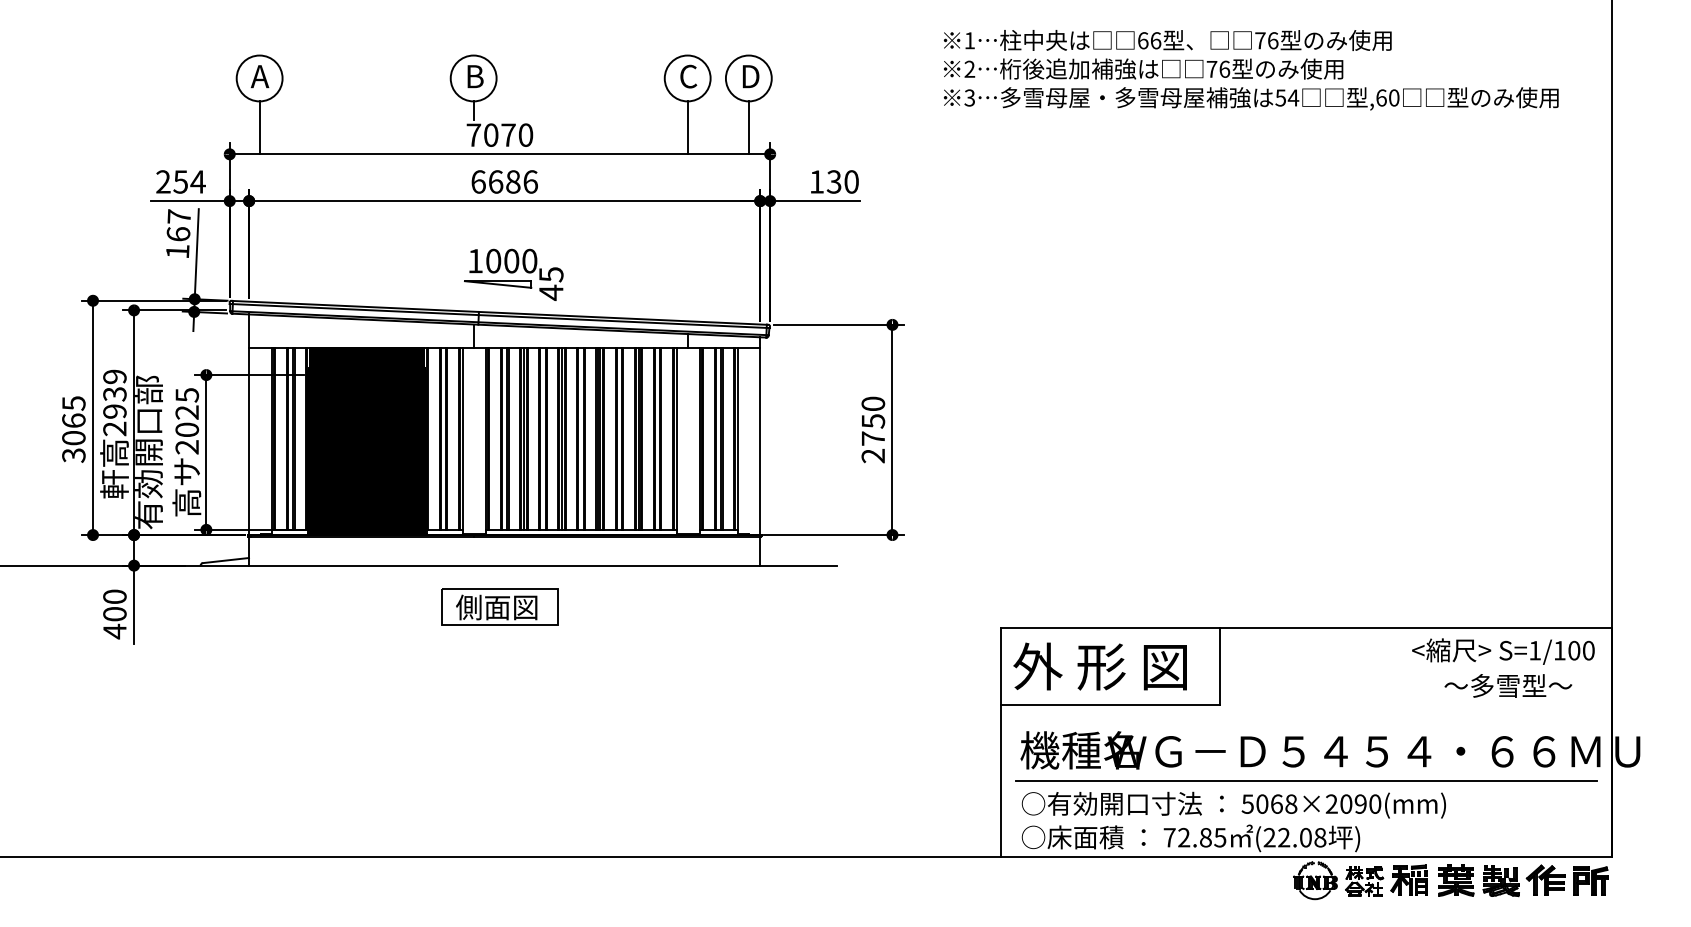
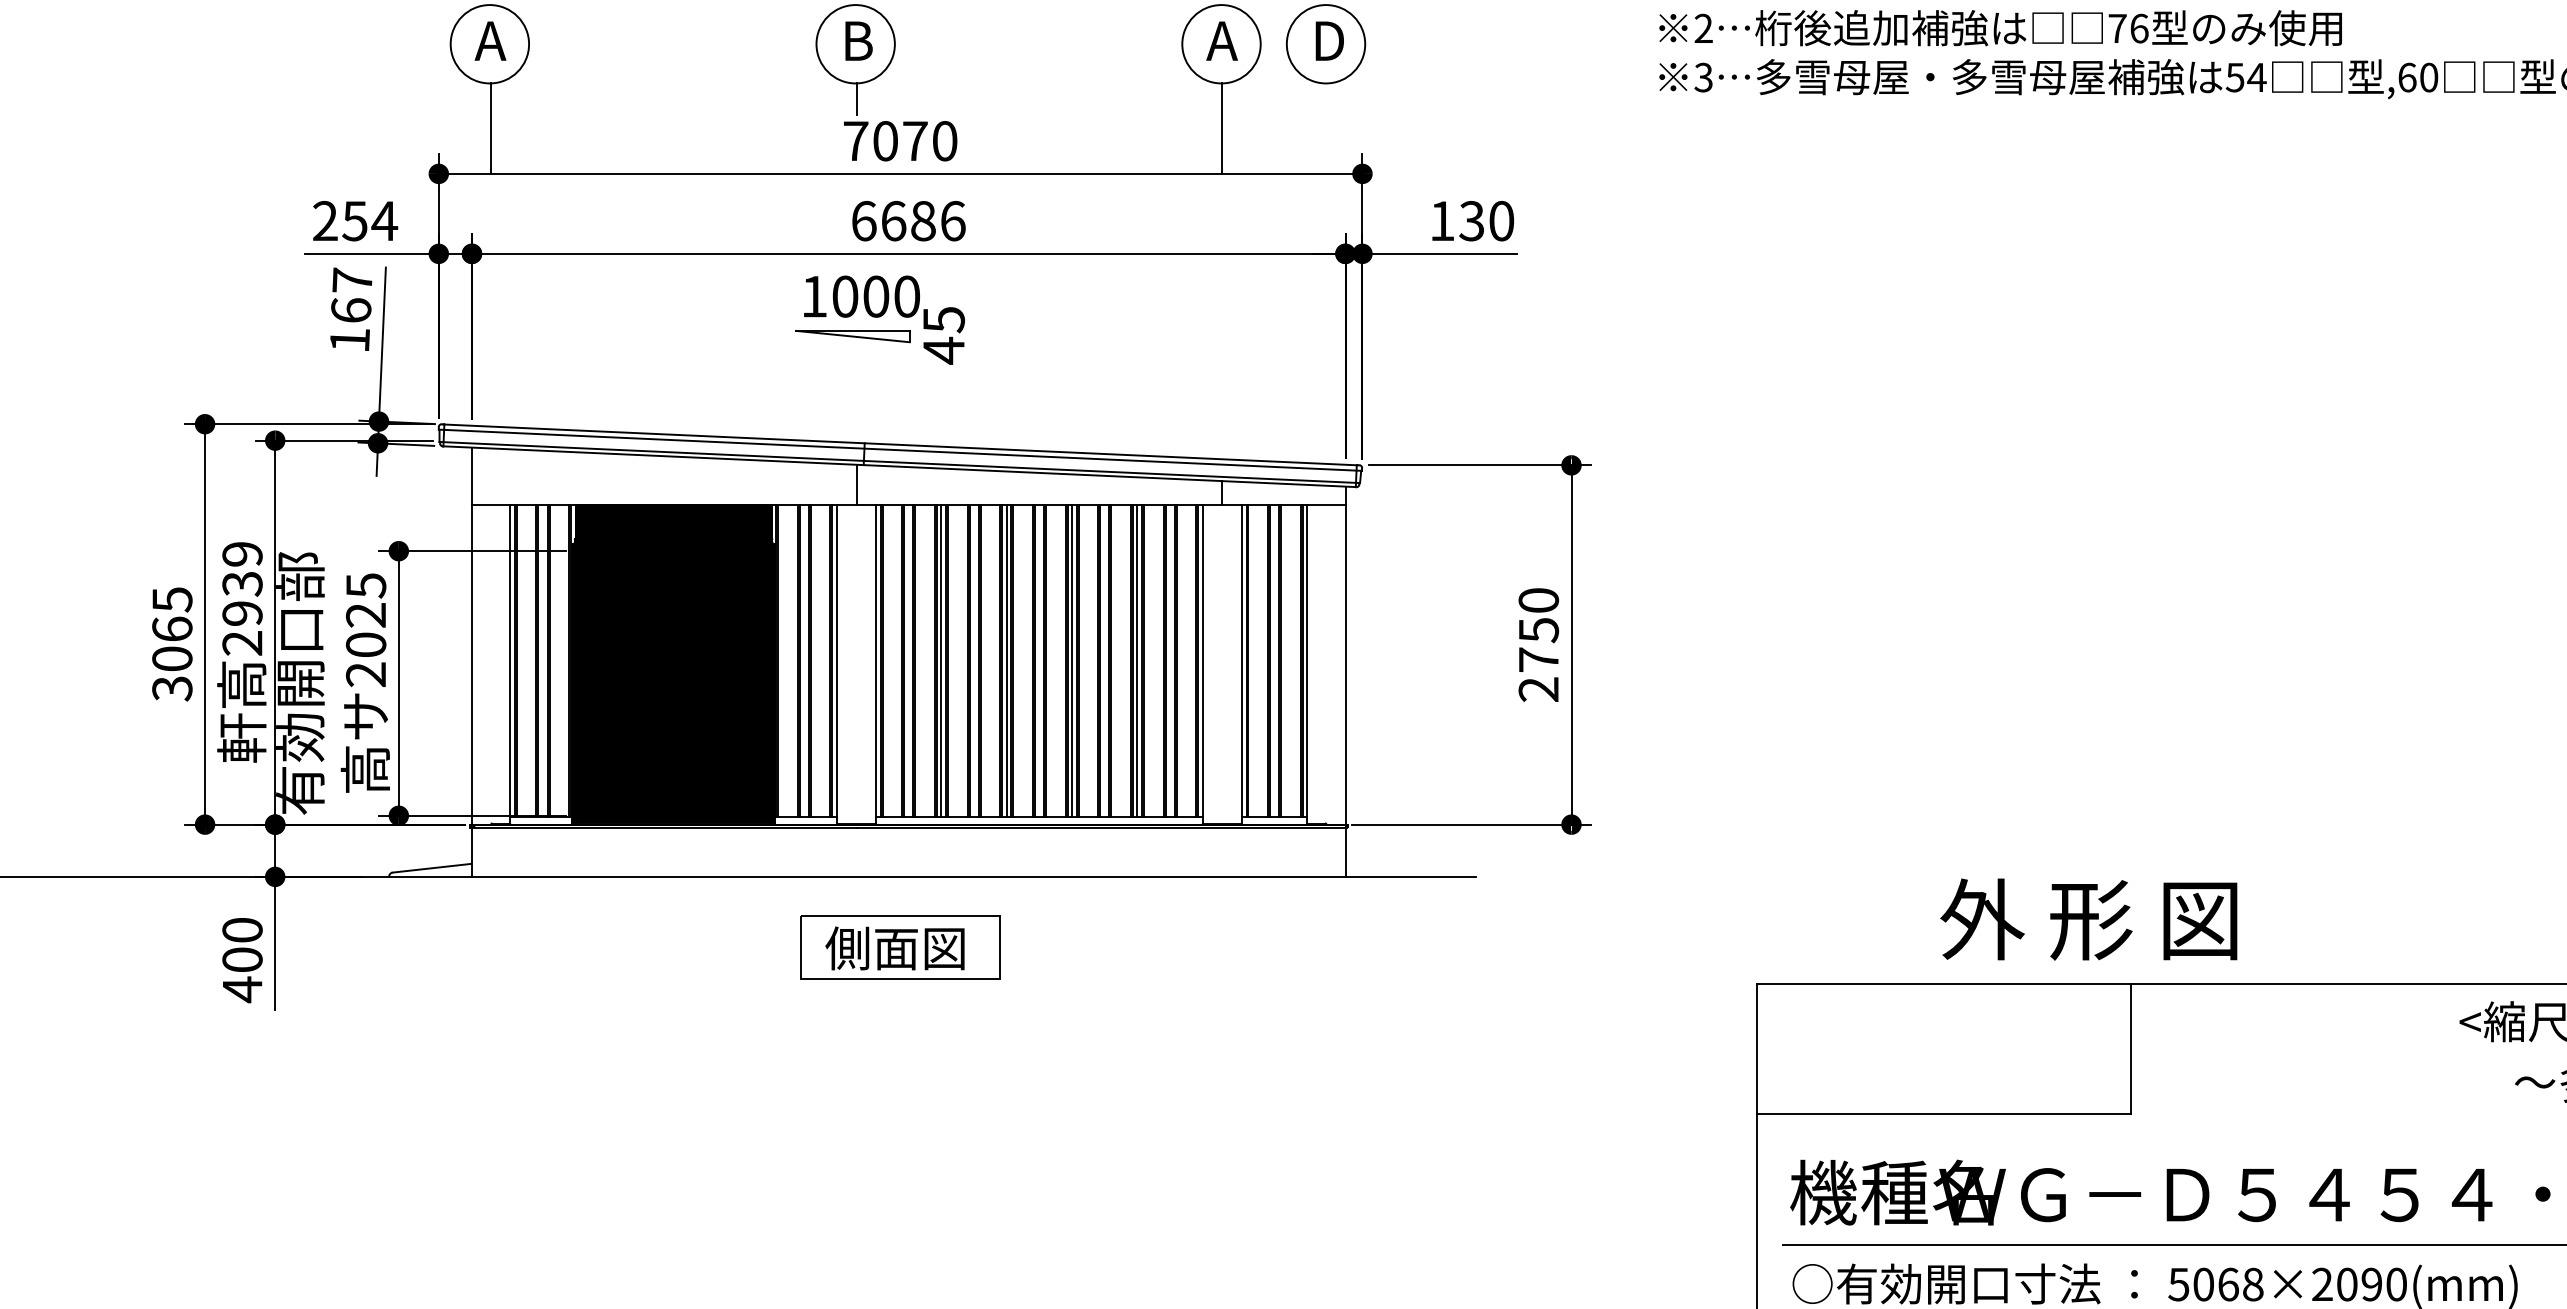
text: (687, 76) -> (1221, 40), C -> A
line: (749, 127) -> (1327, 128), removed
part: (513, 274) -> (879, 319), moved
text: (1099, 666) -> (2087, 919), moved

